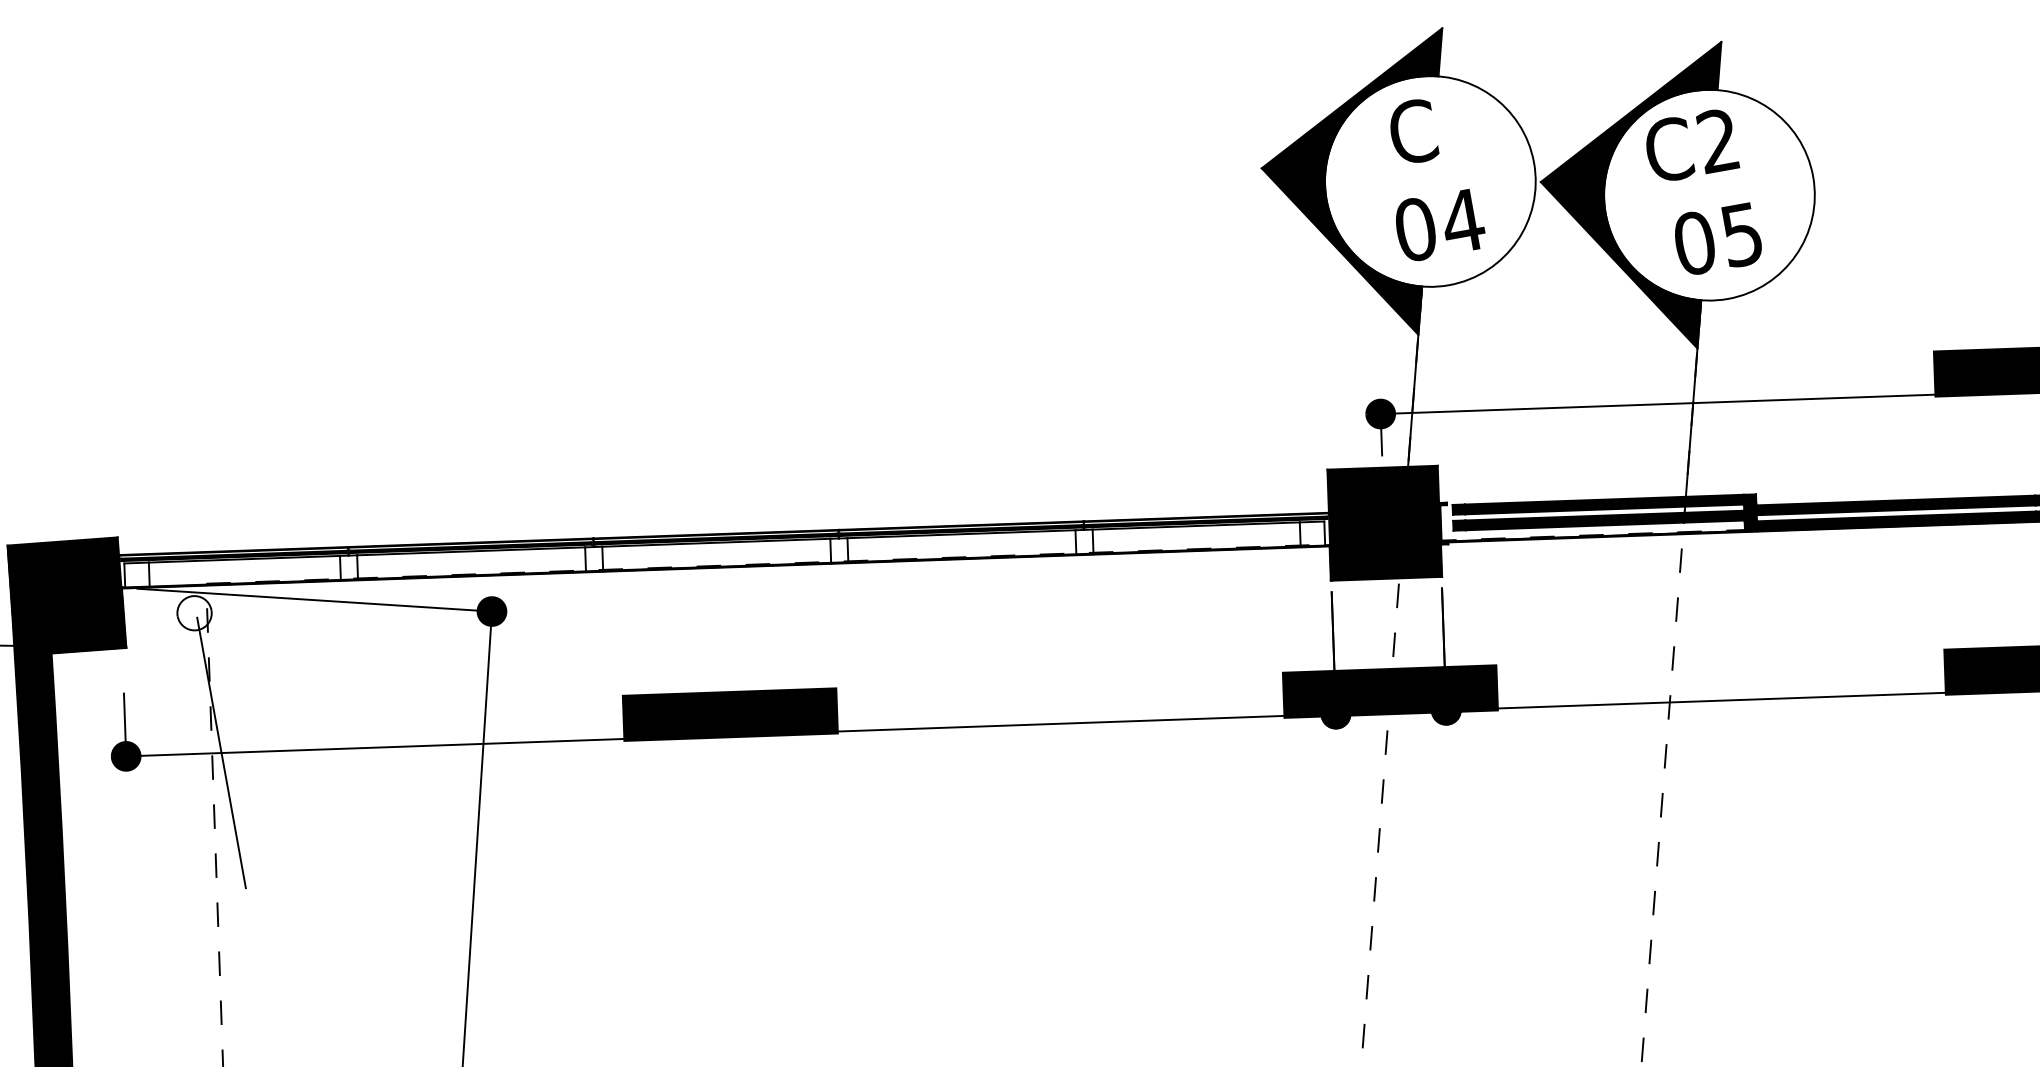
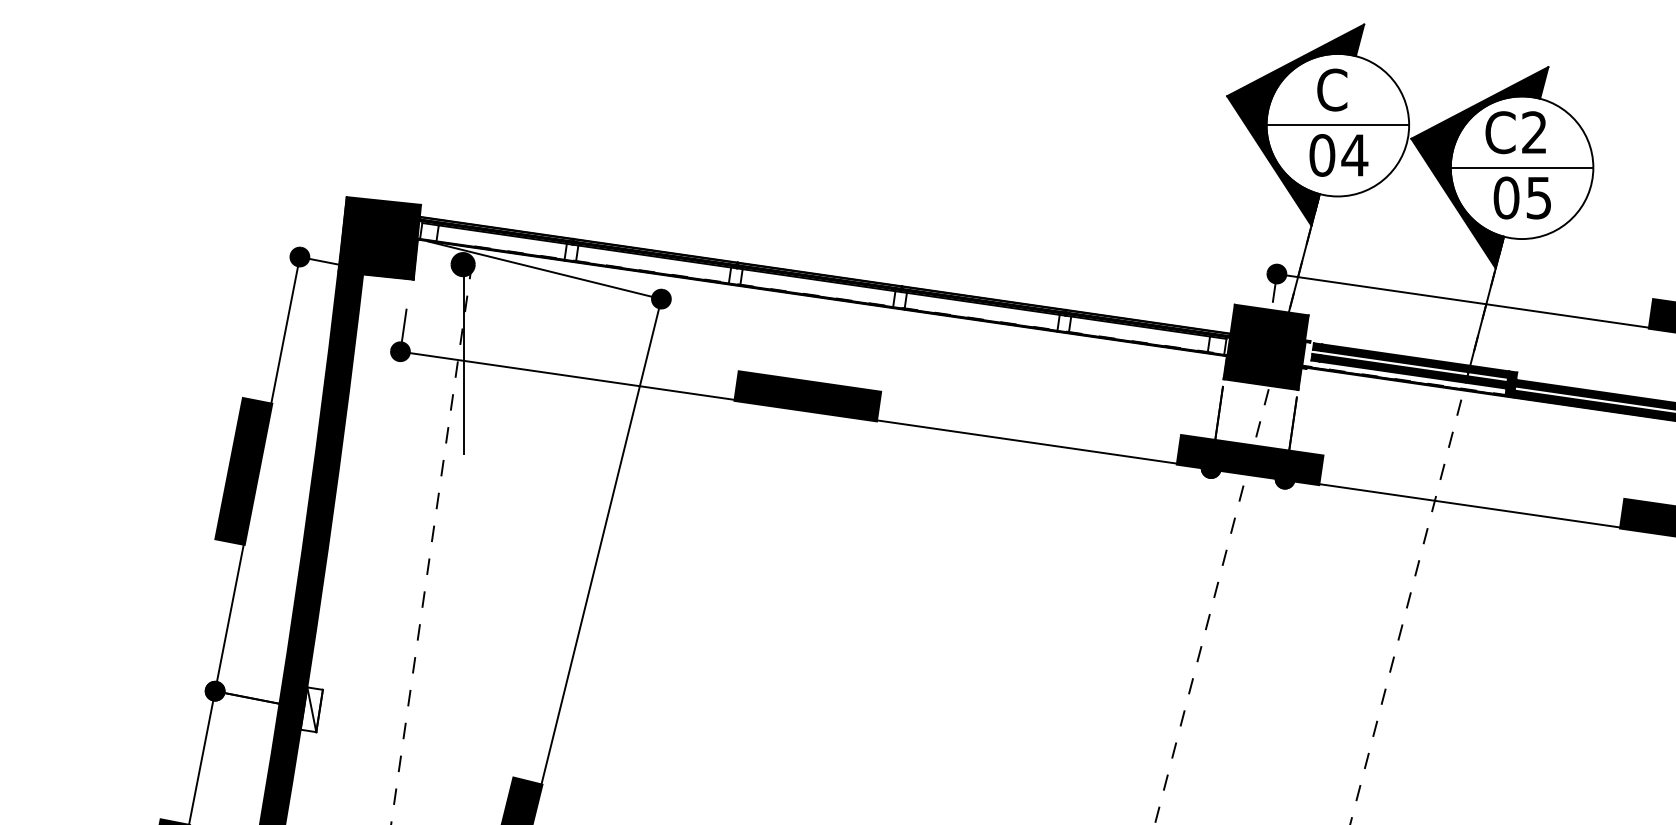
line: (1429, 182) -> (1337, 125), added
line: (1708, 195) -> (1521, 167), added
fill: (193, 613) -> (462, 264), added

